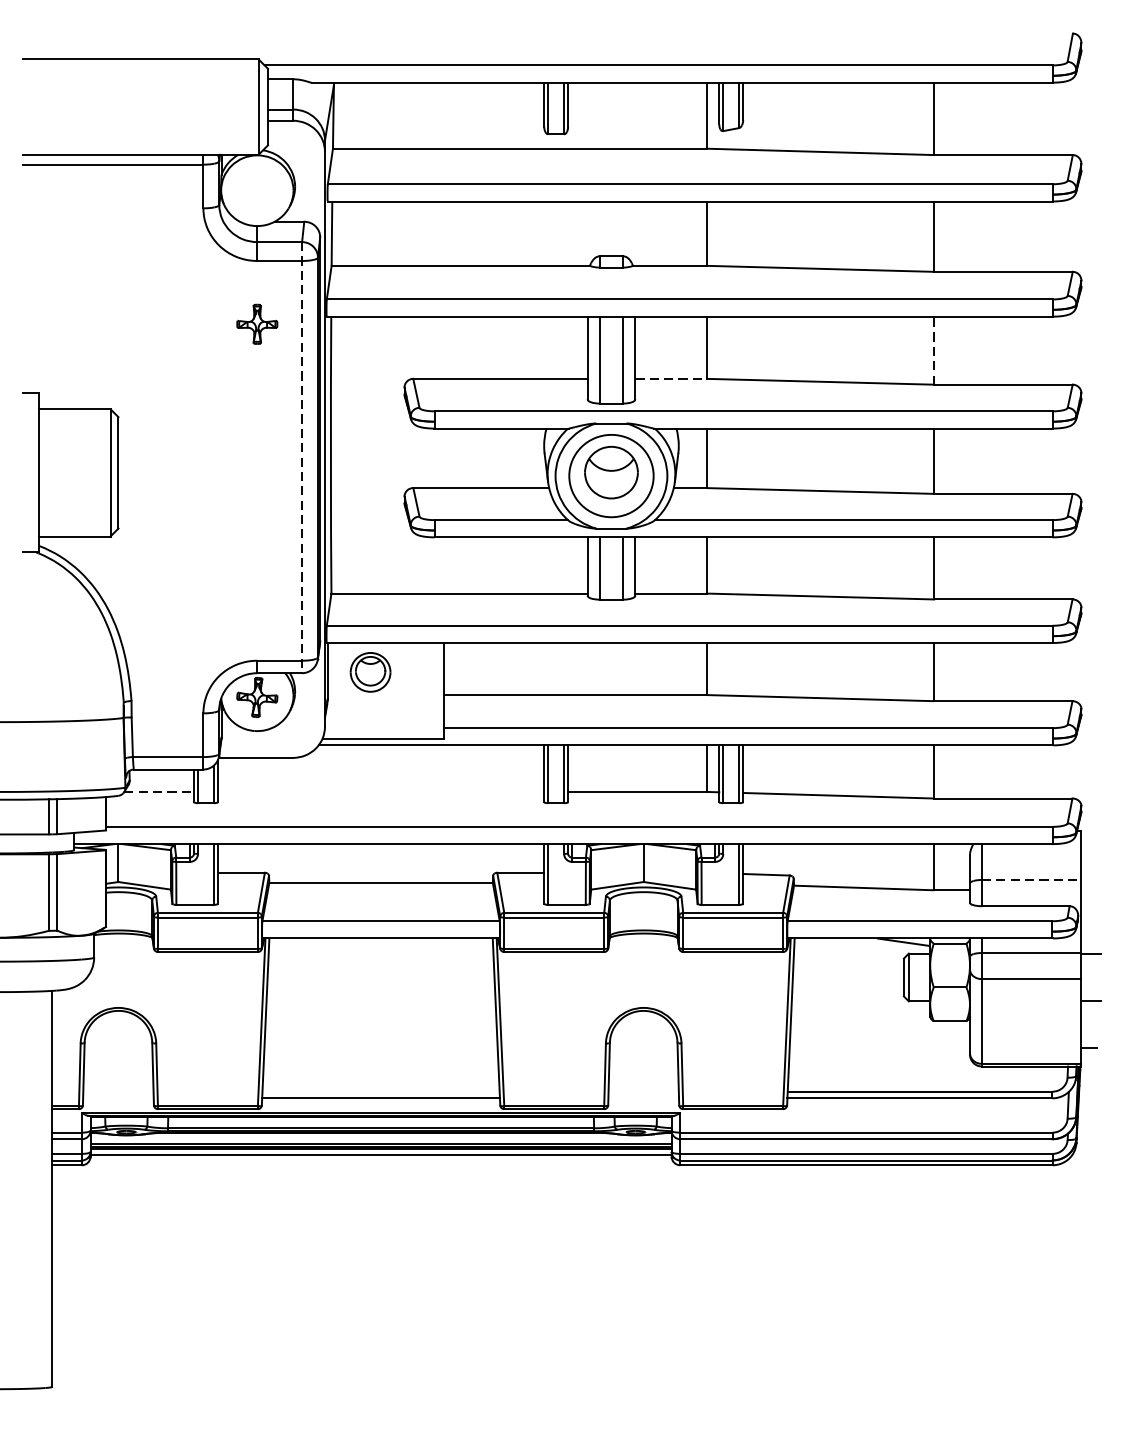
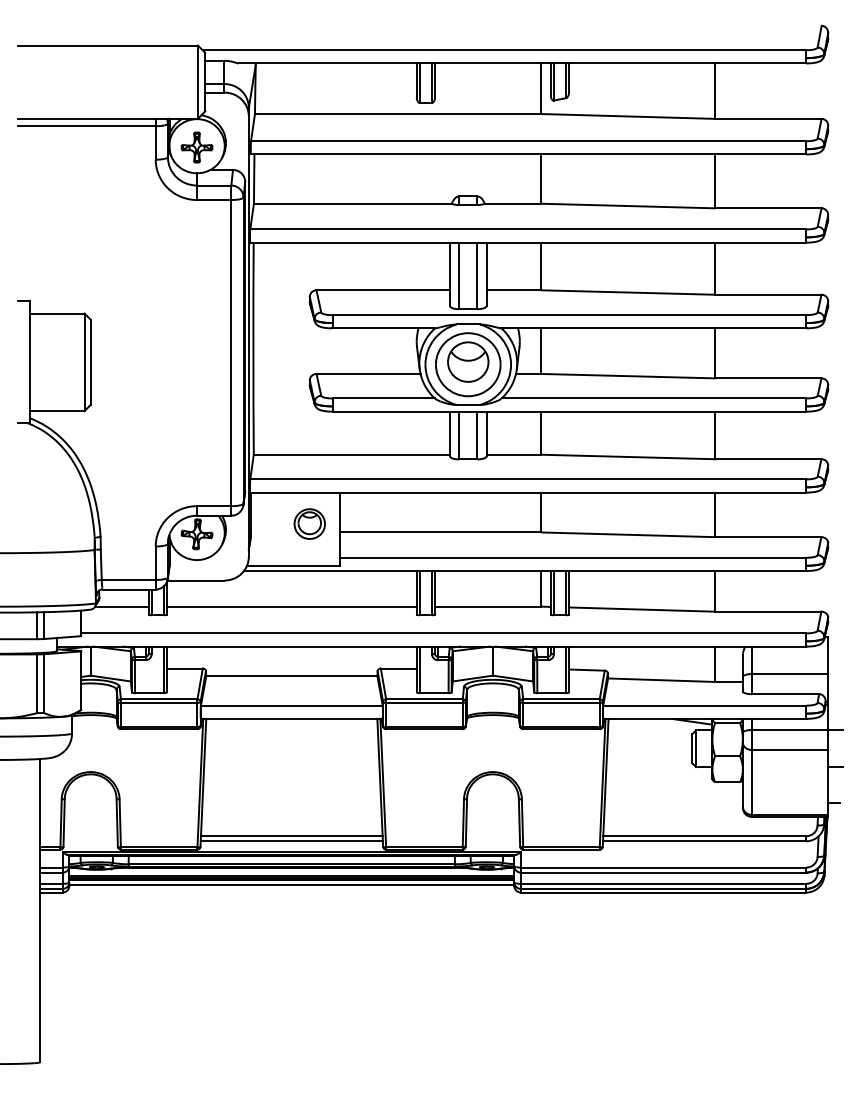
part: (256, 324) -> (196, 147), moved
line: (934, 350) -> (715, 268), dashed -> solid
line: (671, 379) -> (514, 290), dashed -> solid
line: (302, 458) -> (231, 351), dashed -> solid
part: (370, 671) -> (309, 523), moved
line: (158, 791) -> (121, 606), dashed -> solid
line: (380, 791) -> (291, 606), added
line: (1032, 880) -> (790, 674), dashed -> solid
line: (380, 1092) -> (291, 836), added

